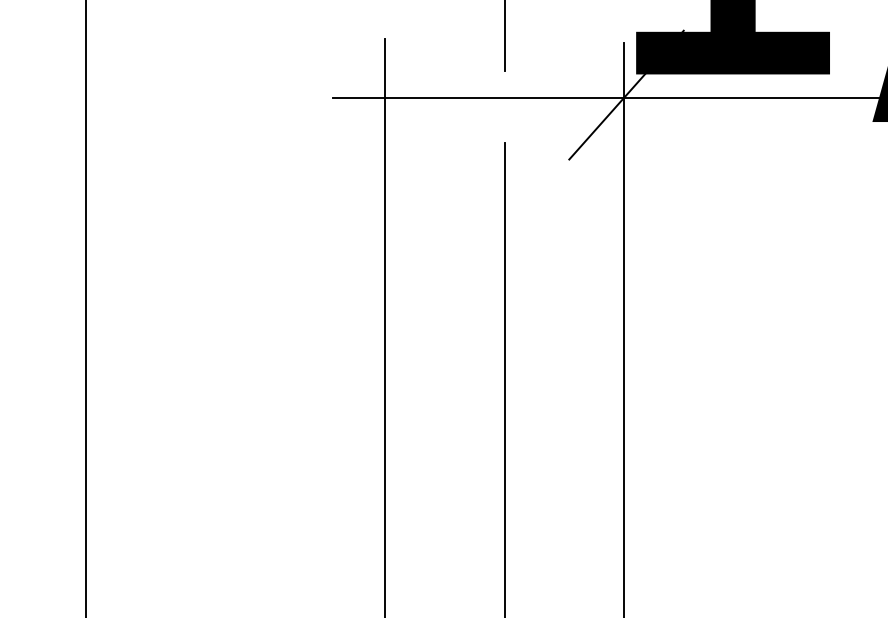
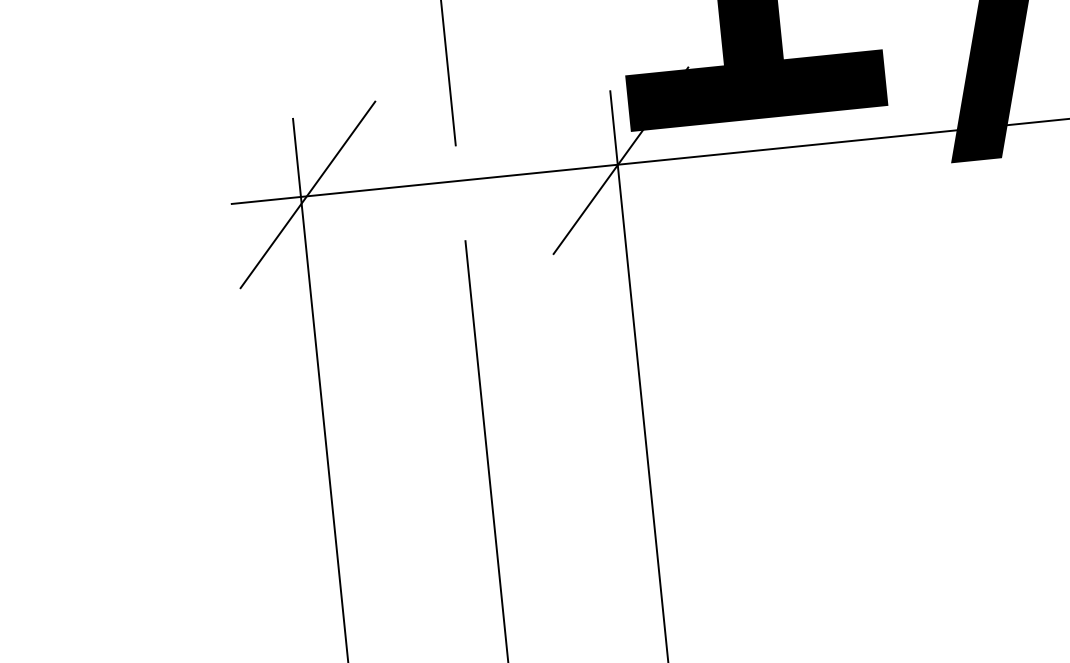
line: (390, 96) -> (307, 194), added

